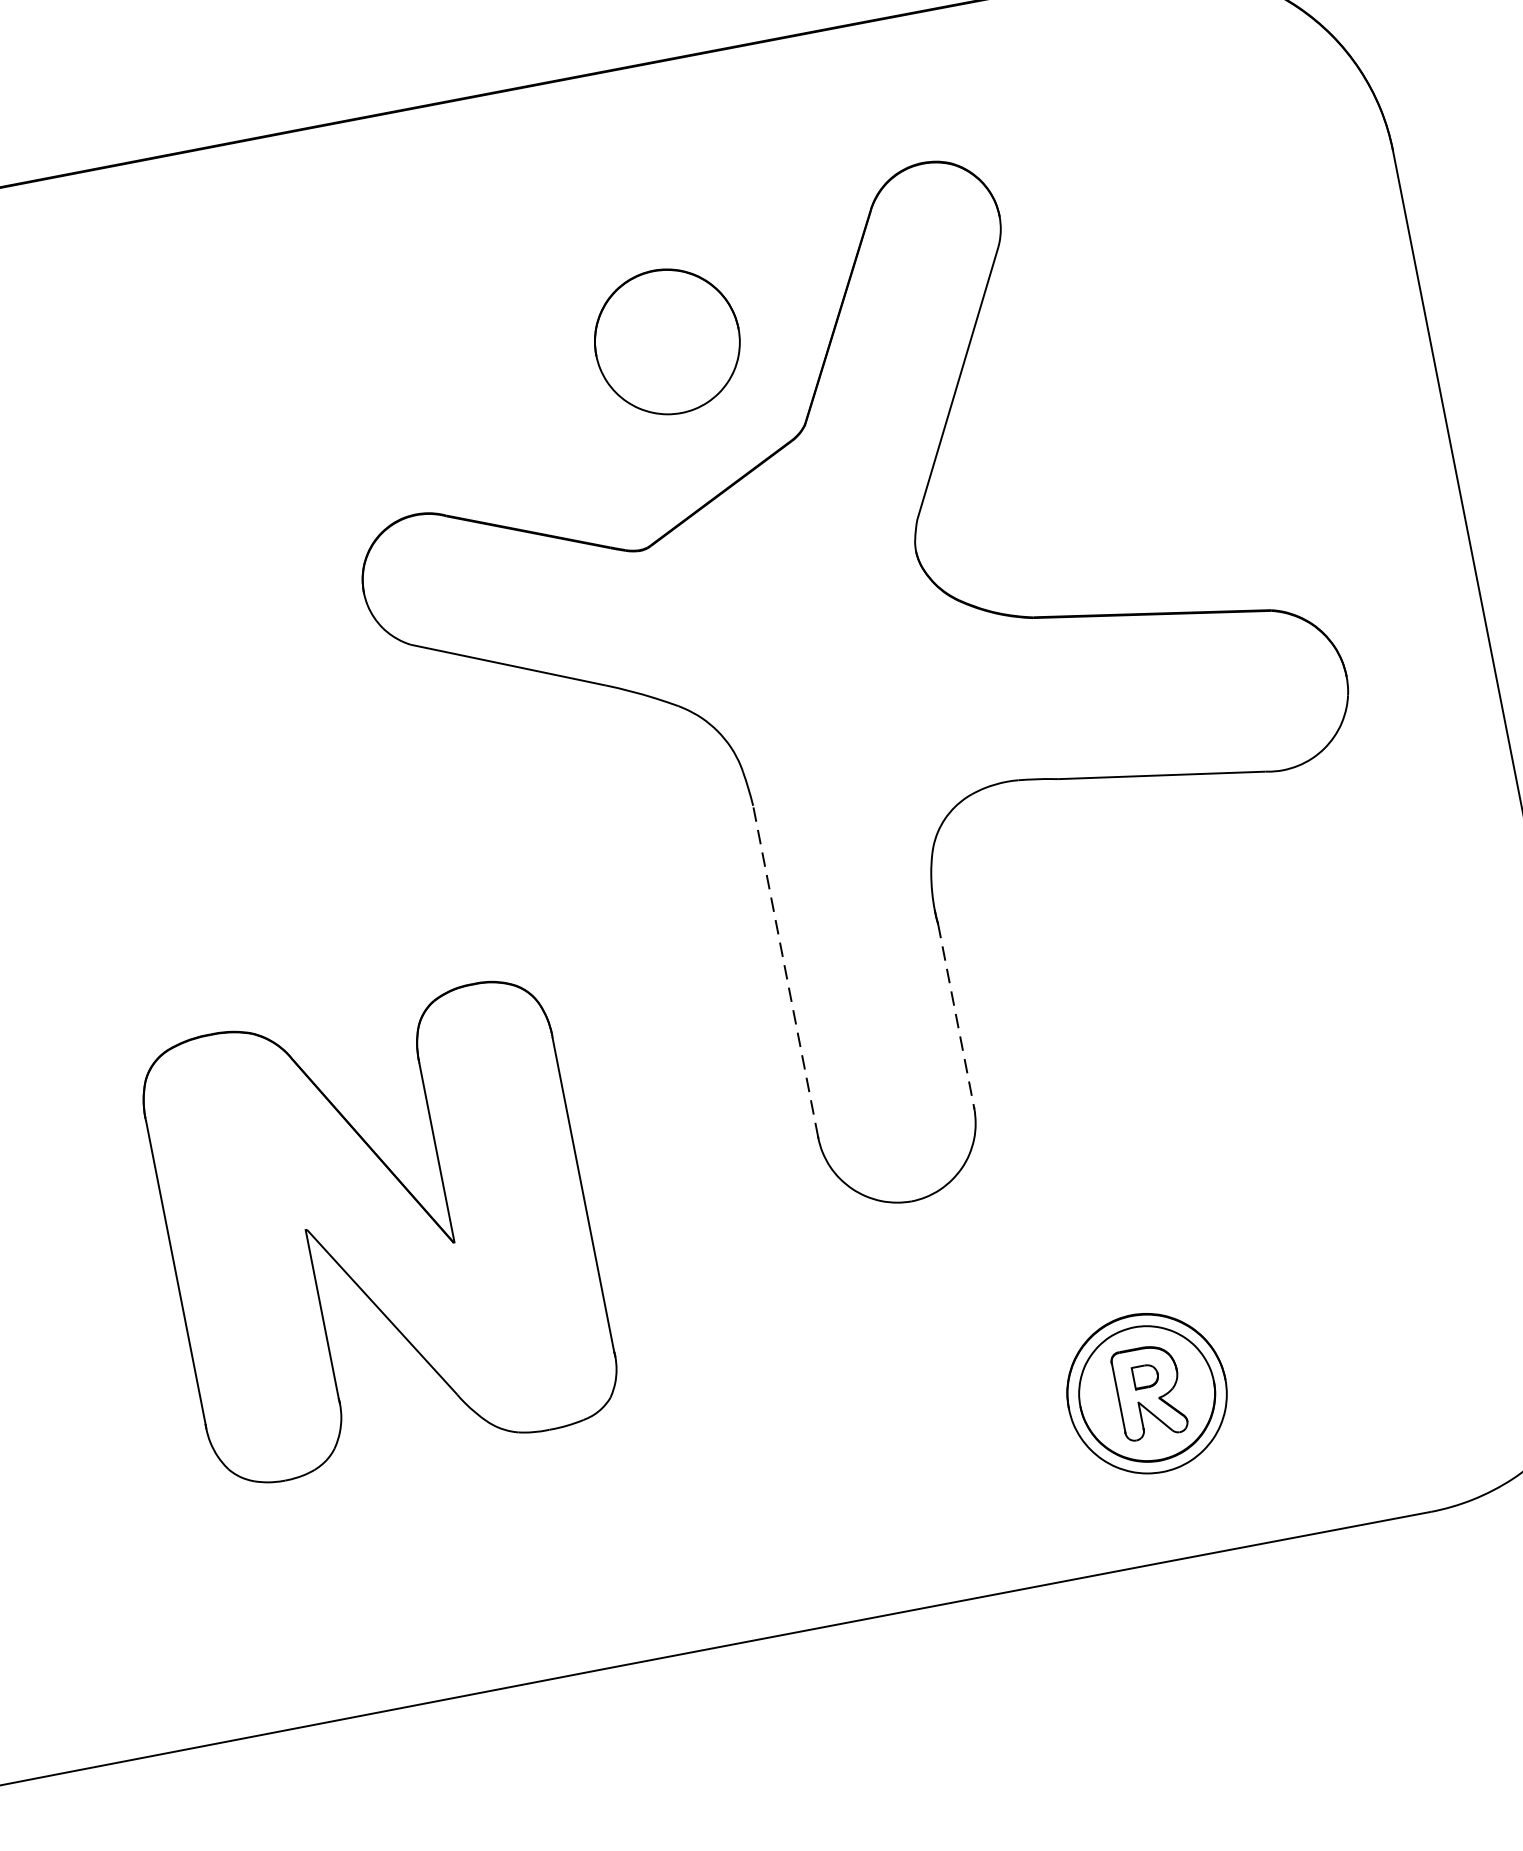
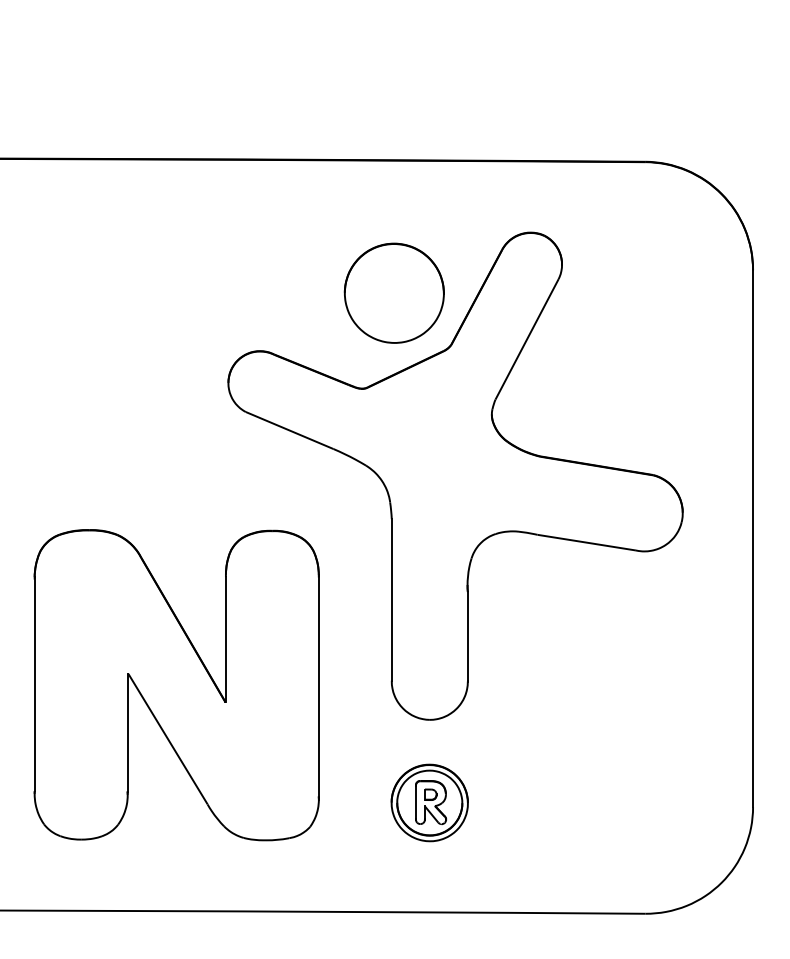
part: (665, 340) -> (393, 292), size x1.43
line: (785, 972) -> (391, 600), dashed -> solid
line: (955, 1015) -> (467, 636), dashed -> solid
part: (379, 1232) -> (176, 685), size x1.43
part: (1146, 1392) -> (429, 802), moved

